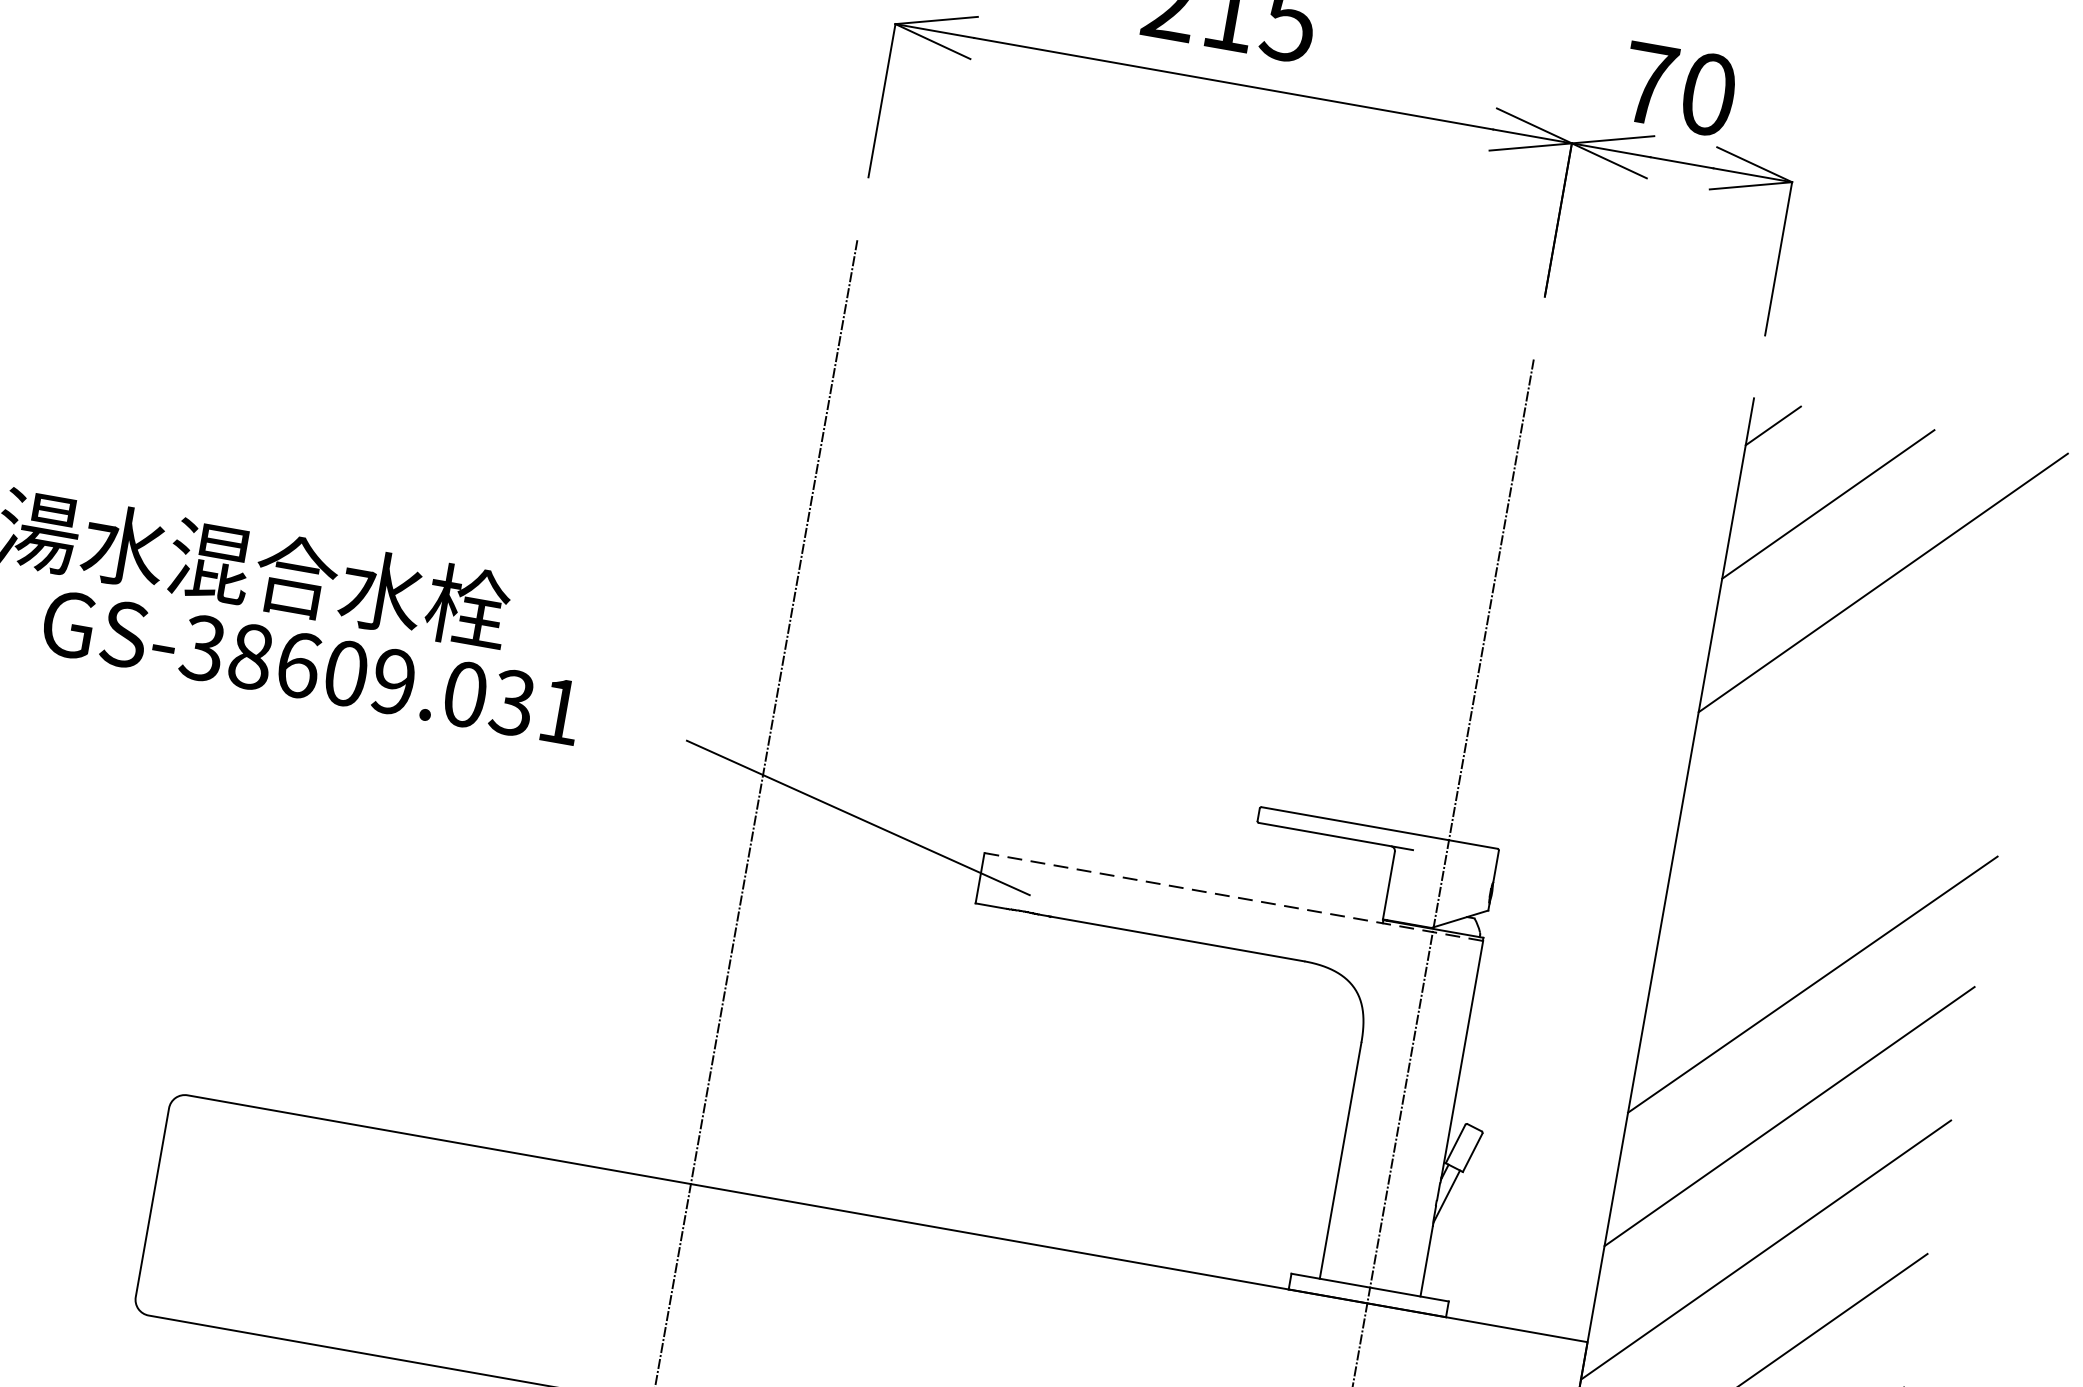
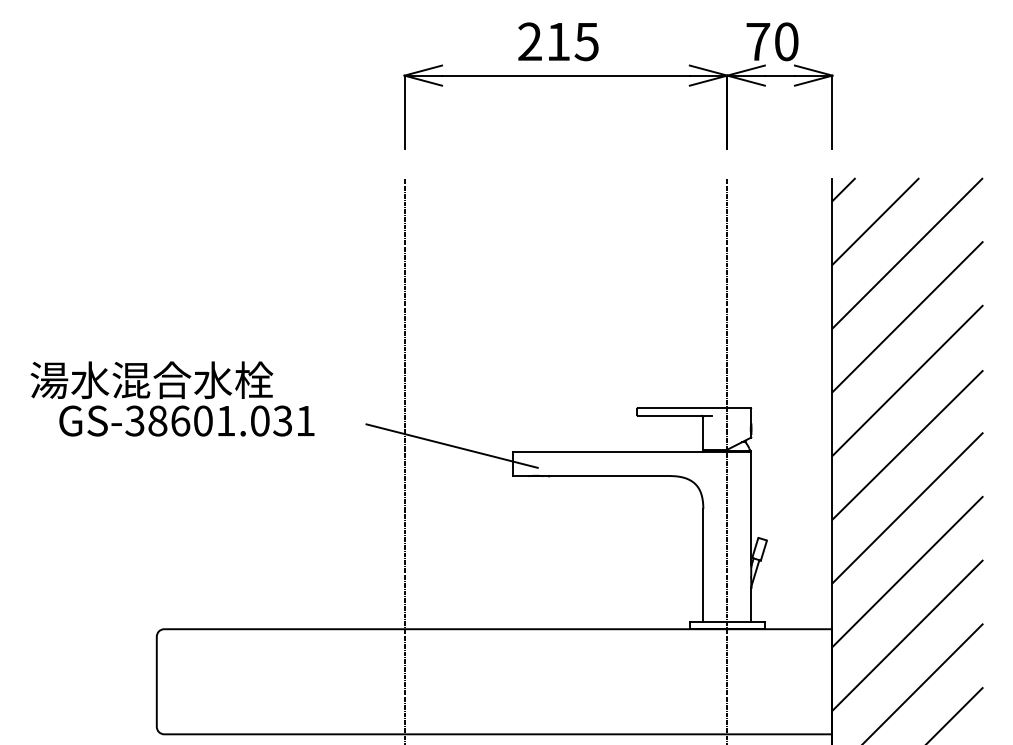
text: (392, 680) -> (225, 420), GS-38609.031 -> GS-38601.031
line: (1860, 716) -> (907, 317), added
line: (1836, 848) -> (907, 380), added
line: (1233, 897) -> (632, 452), dashed -> solid

